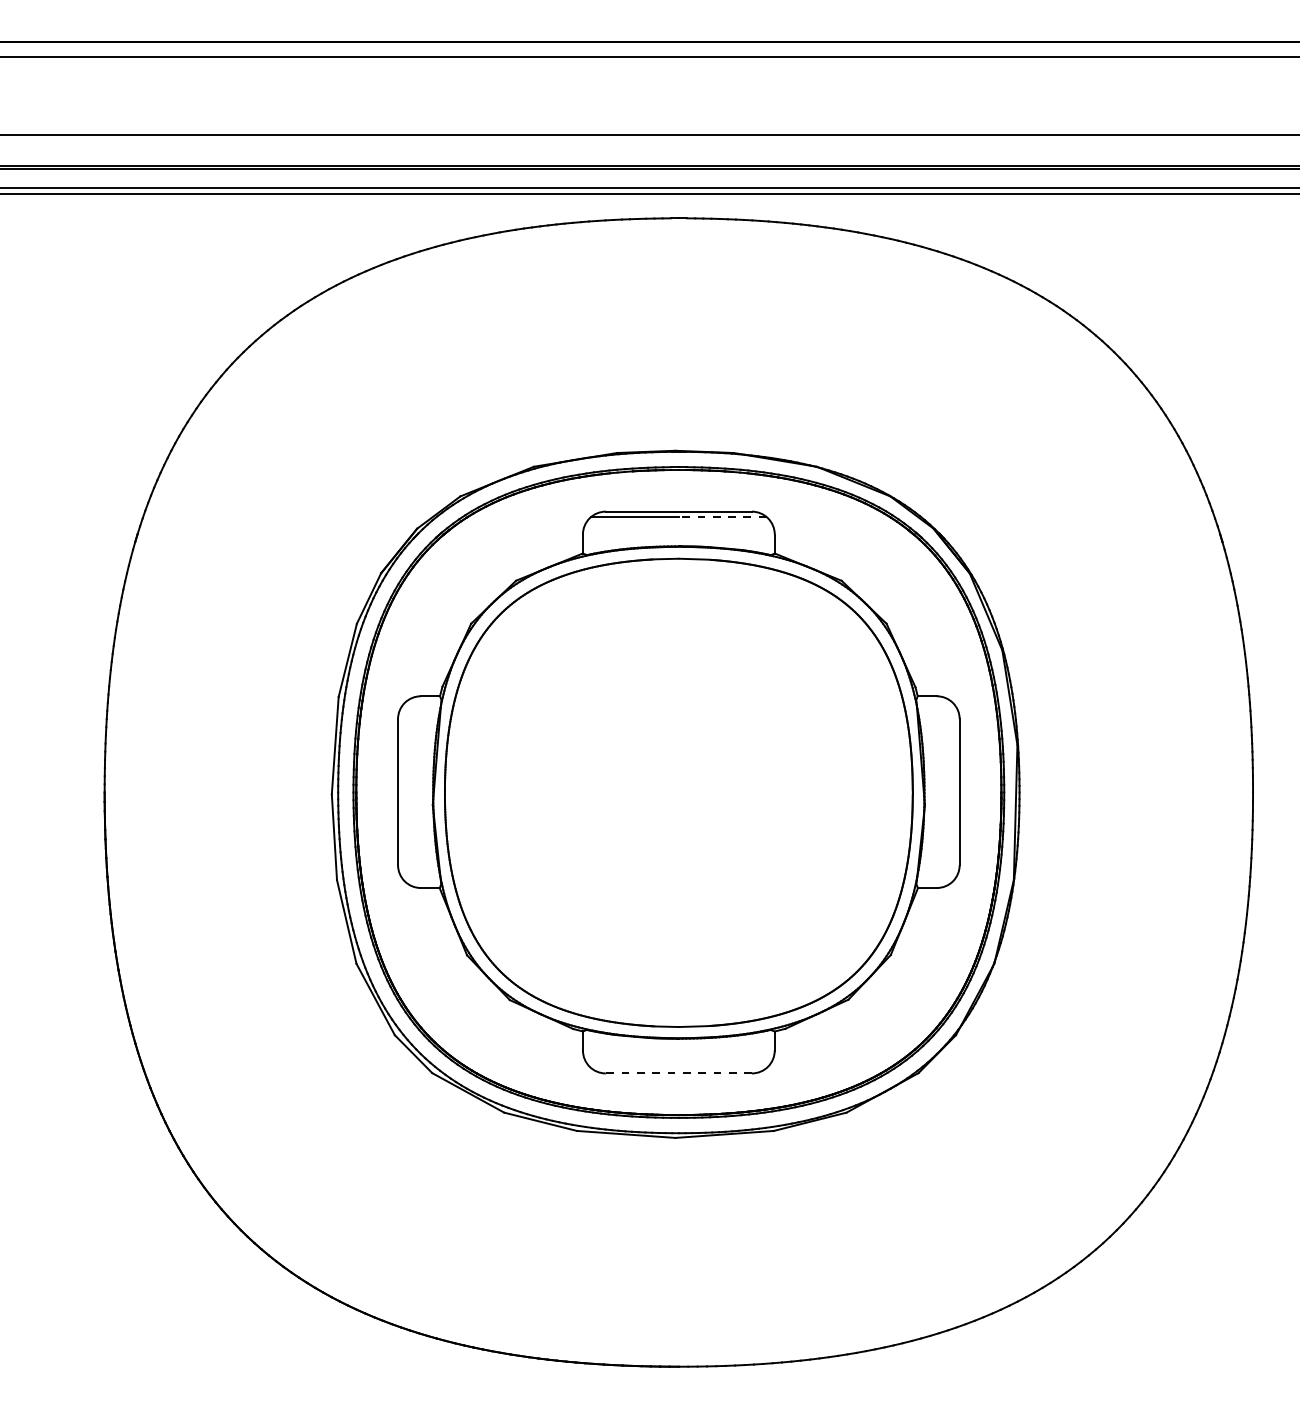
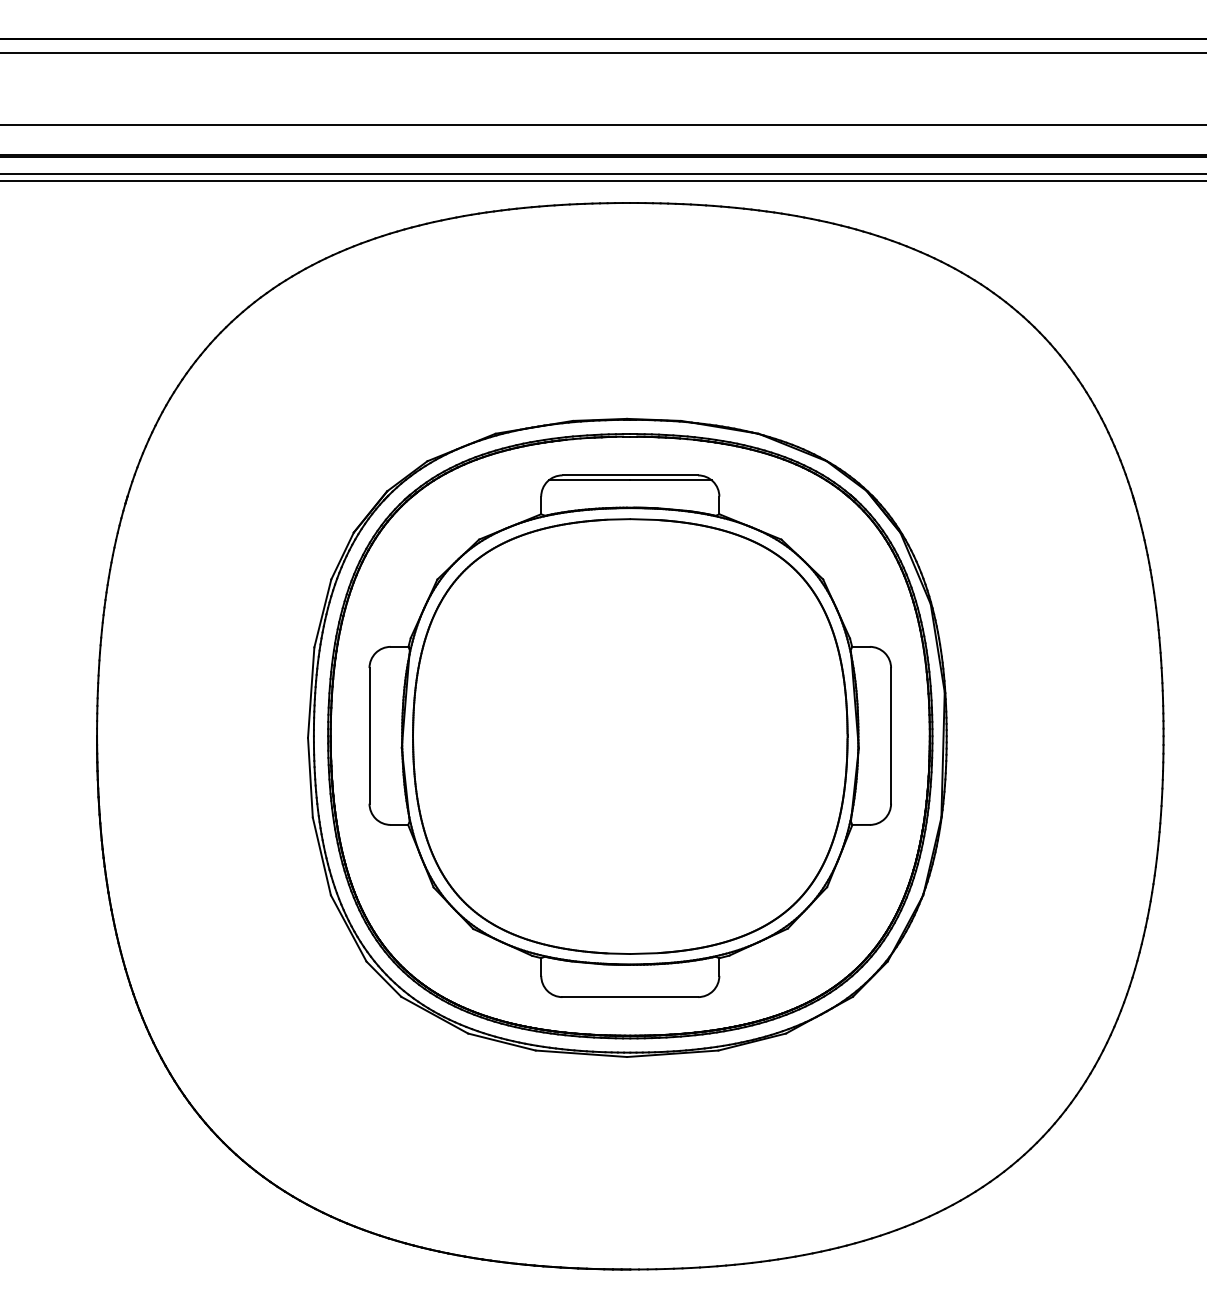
line: (722, 516) -> (670, 479), dashed -> solid
line: (678, 1073) -> (629, 997), dashed -> solid

